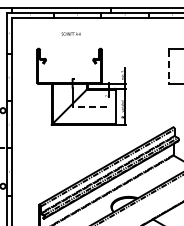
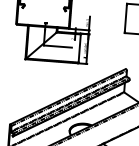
line: (168, 66) -> (125, 18), dashed -> solid
line: (89, 106) -> (57, 46), dashed -> solid

